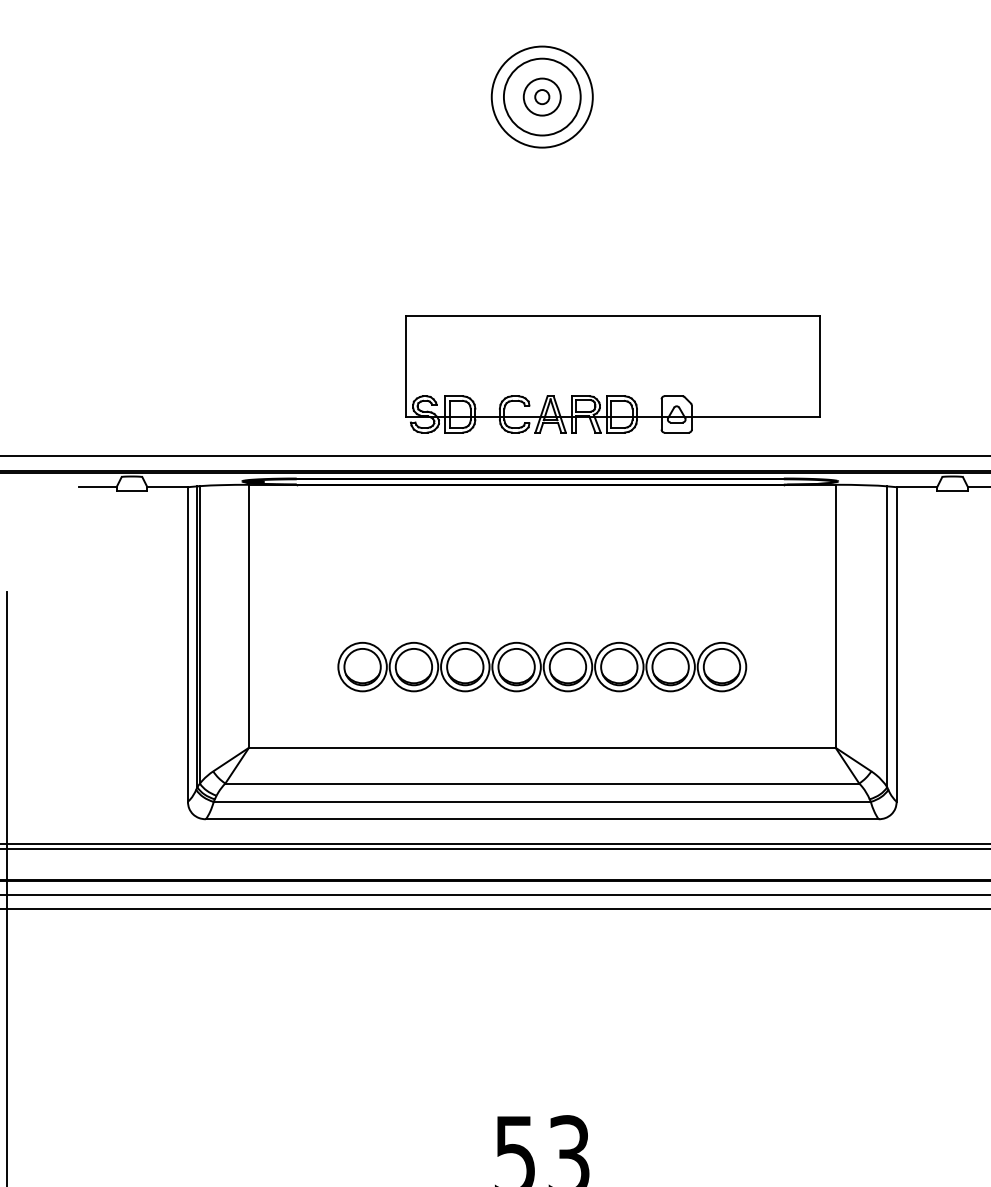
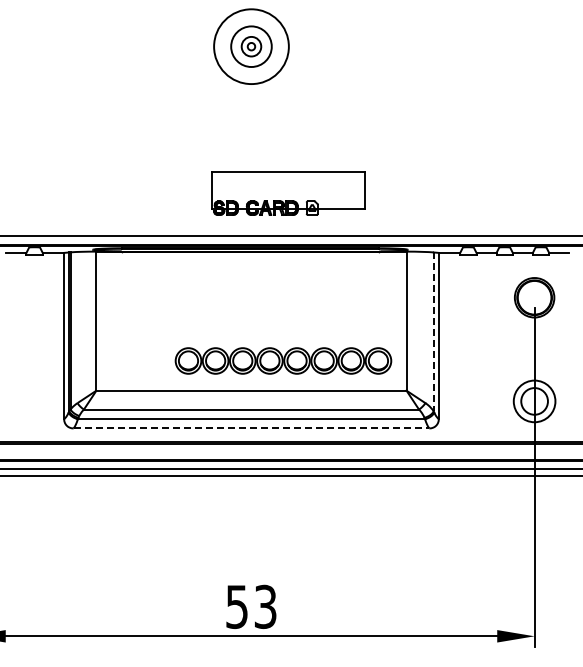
circle: (542, 96) -> (251, 46), size x1.4
part: (612, 374) -> (288, 193), size x0.7
line: (886, 635) -> (433, 331), solid -> dashed
part: (542, 666) -> (283, 360), moved
line: (542, 819) -> (251, 428), solid -> dashed

